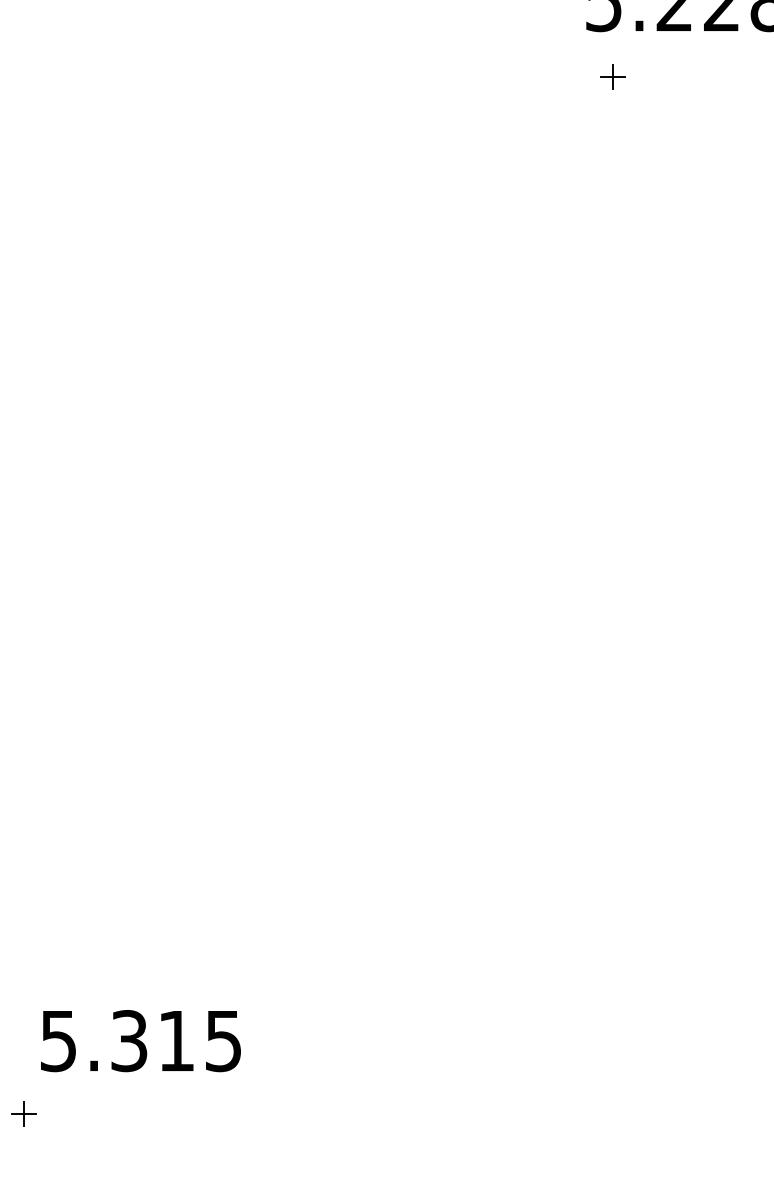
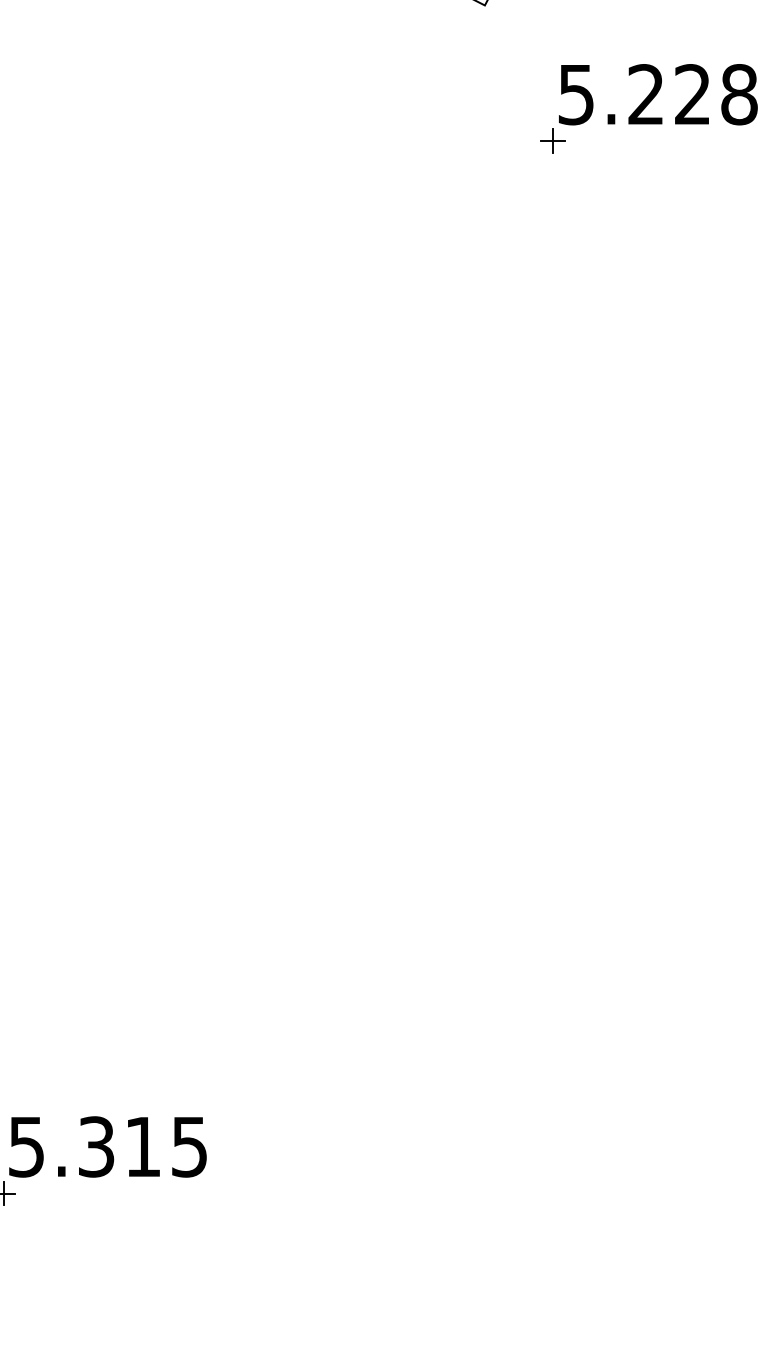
part: (612, 75) -> (552, 140), moved
text: (140, 1040) -> (107, 1146), moved

